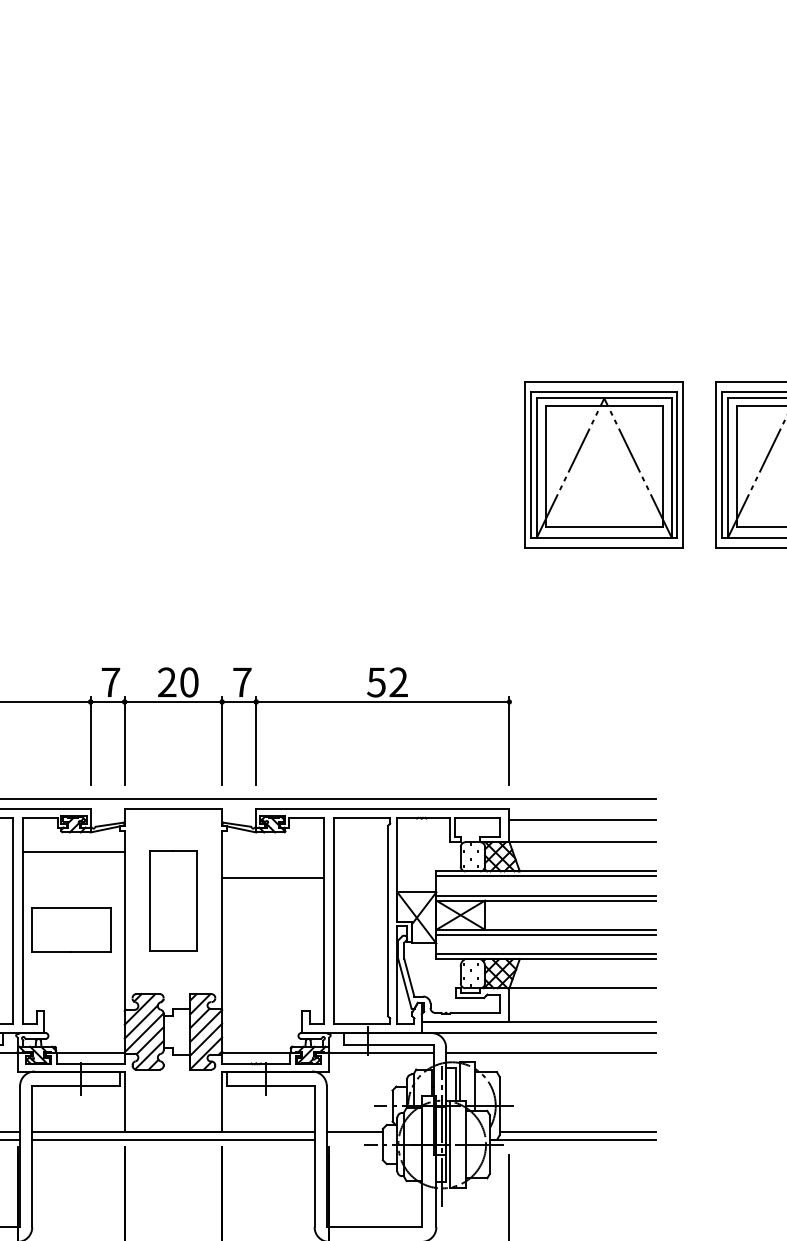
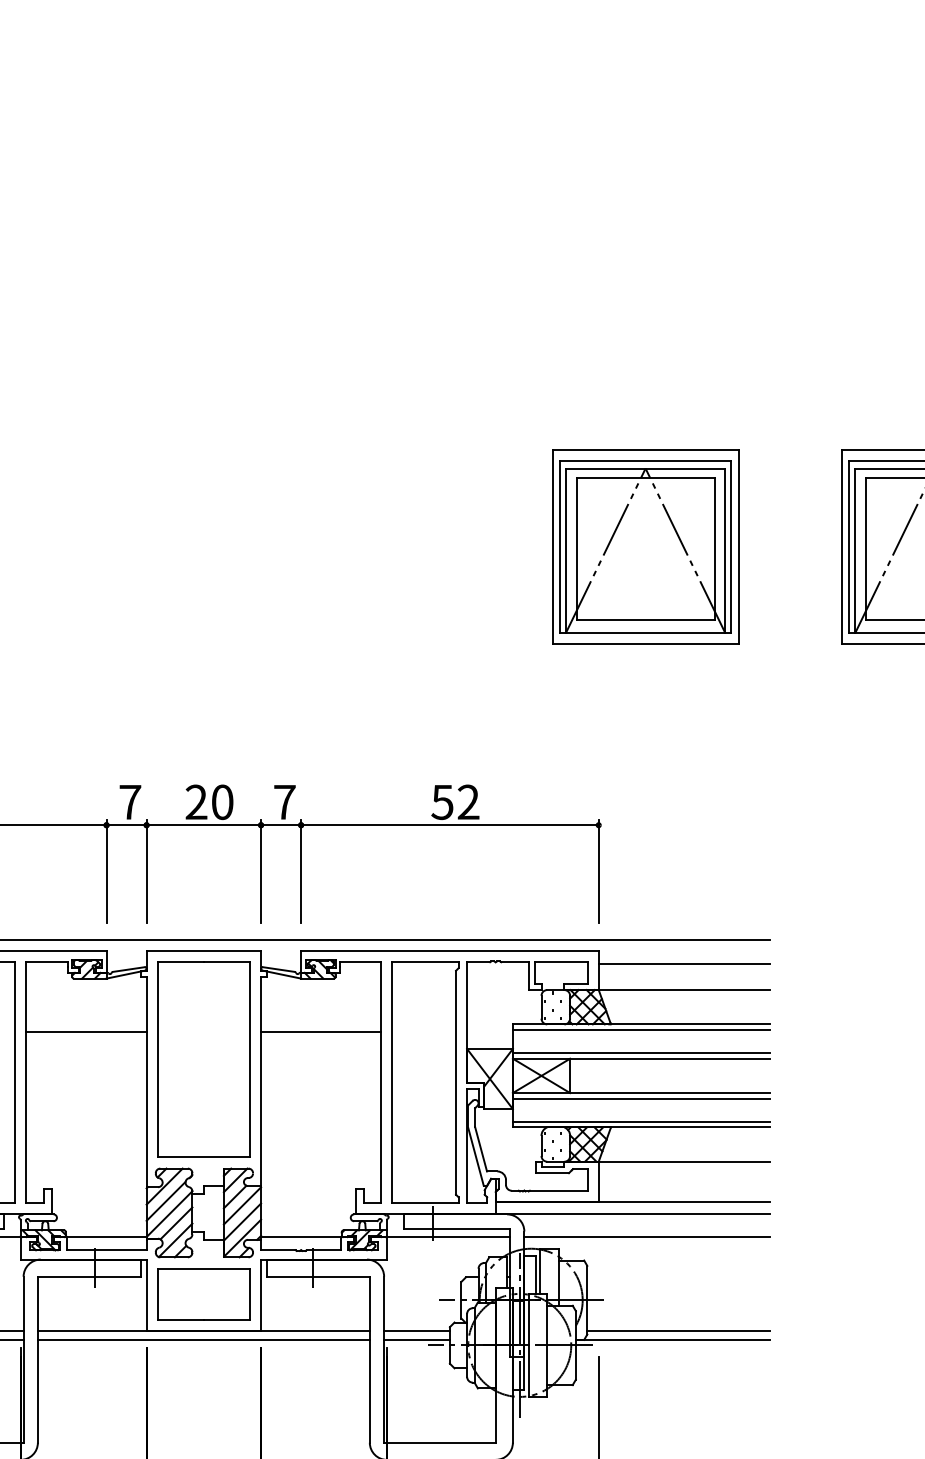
part: (603, 464) -> (644, 546), moved
line: (73, 852) -> (86, 1032), moved
part: (173, 900) -> (203, 1058), size x1.67
part: (71, 929) -> (203, 1293), moved
line: (354, 1140) -> (416, 1340), added

